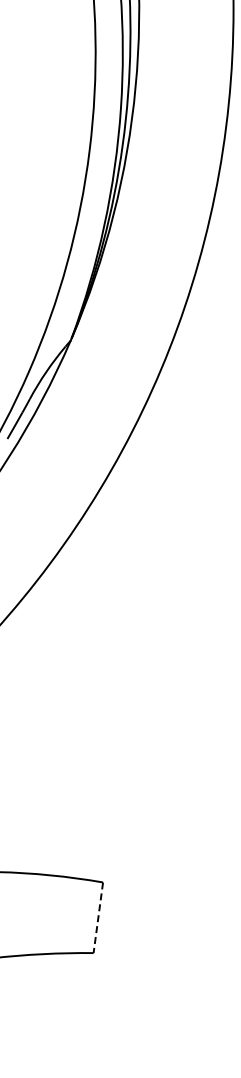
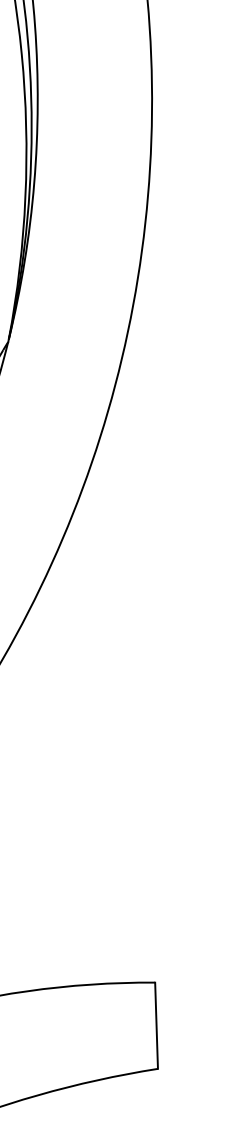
line: (98, 917) -> (156, 1025), dashed -> solid

